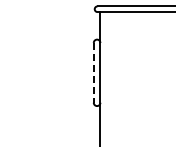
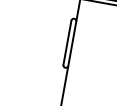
line: (93, 72) -> (67, 42), dashed -> solid

